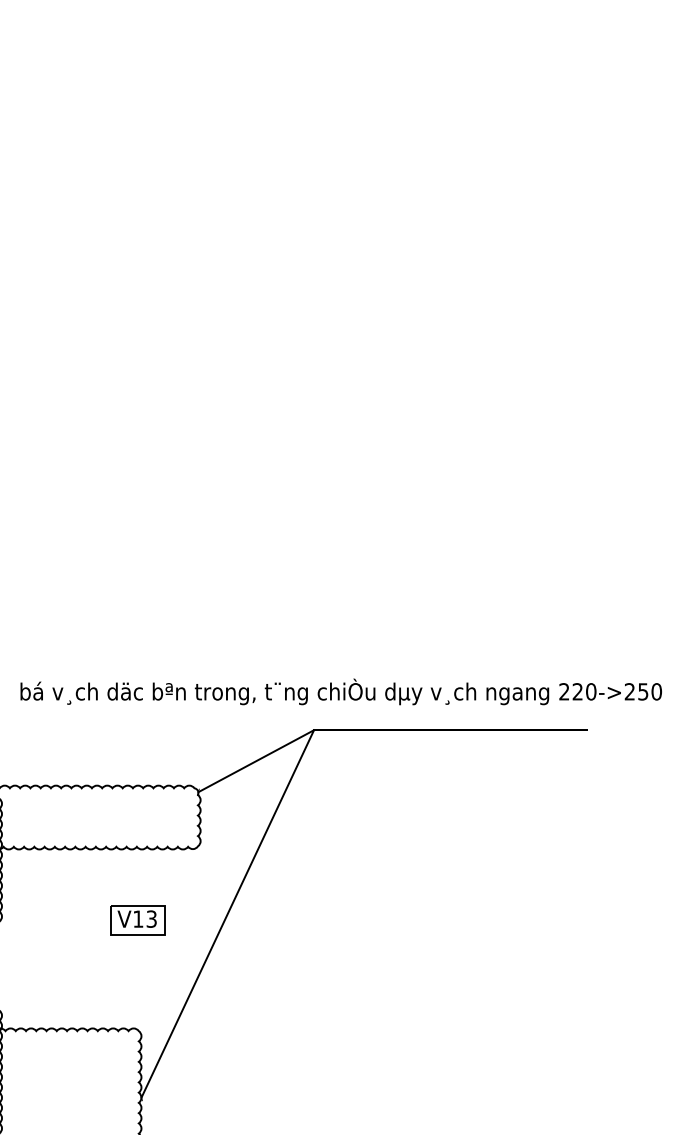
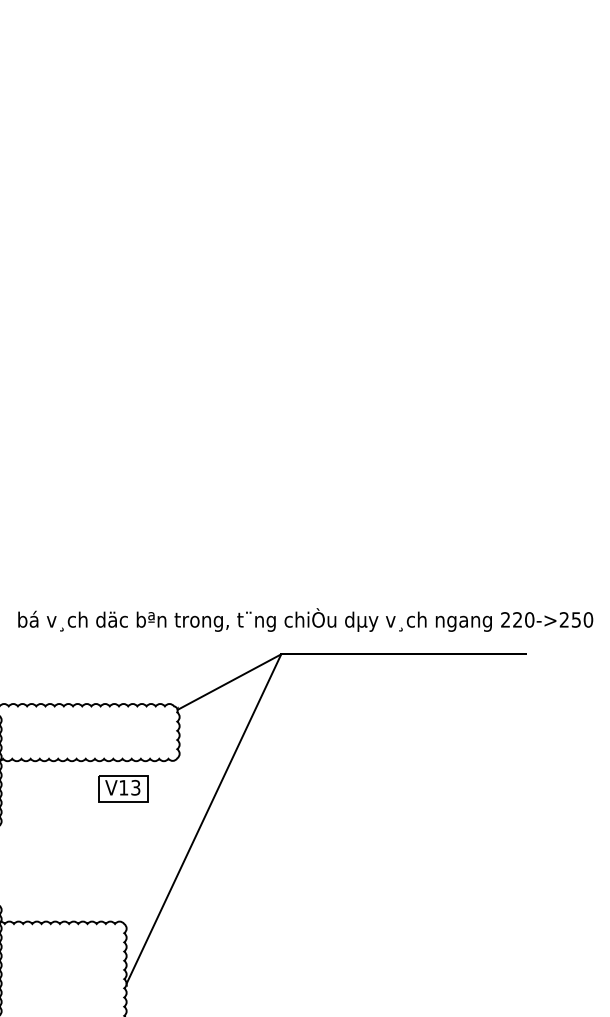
part: (137, 920) -> (123, 789), moved

